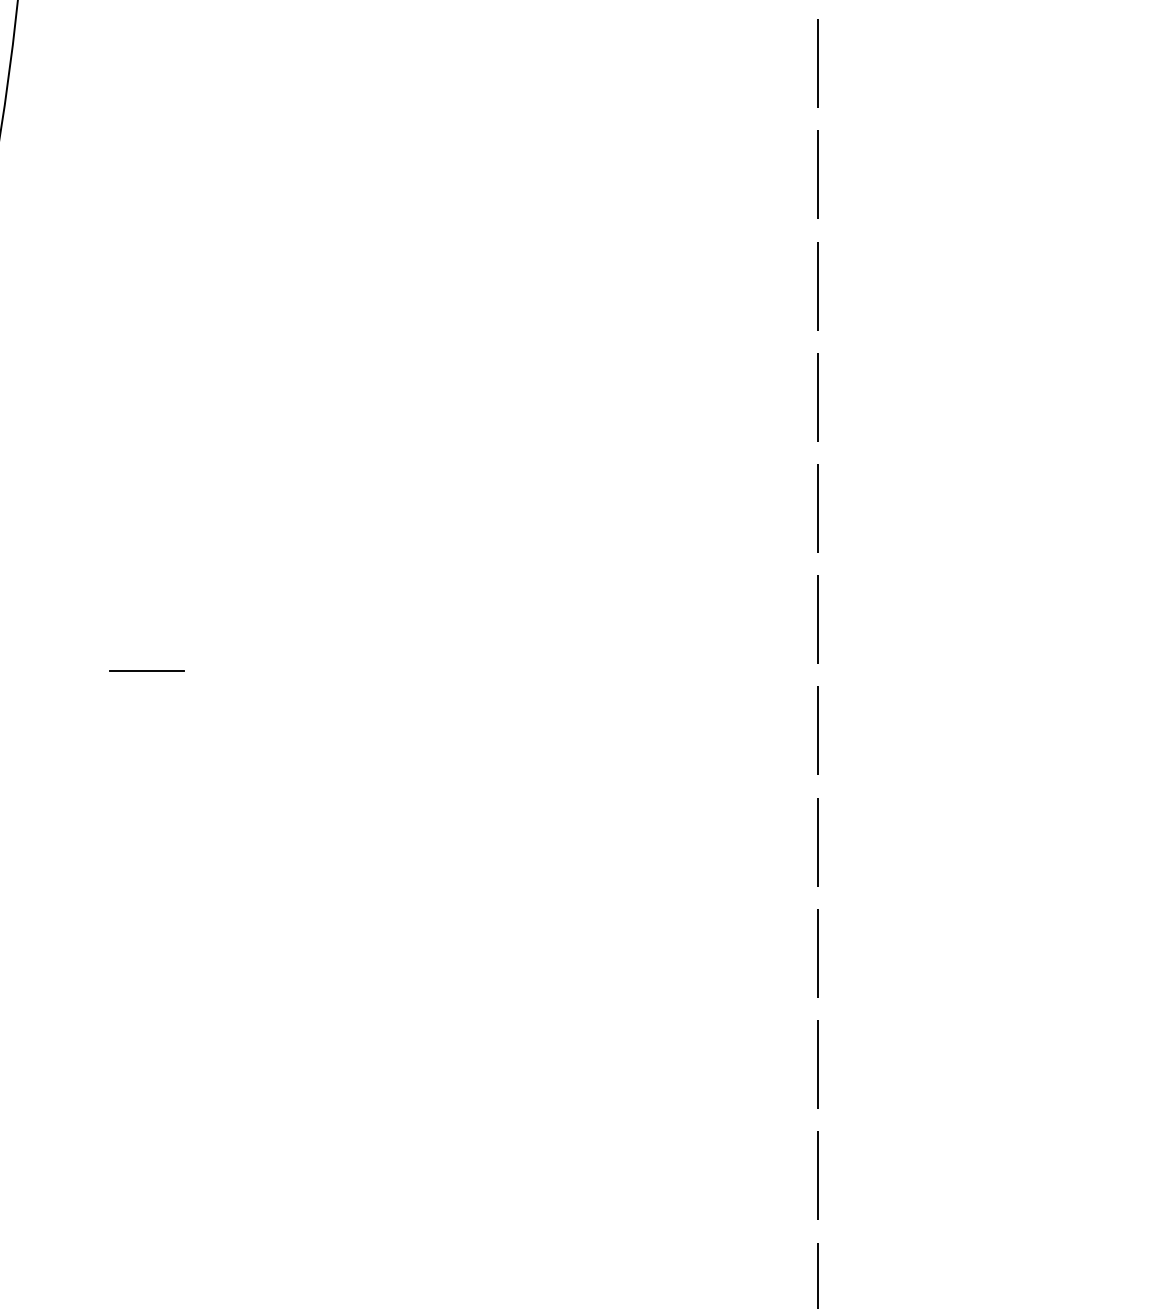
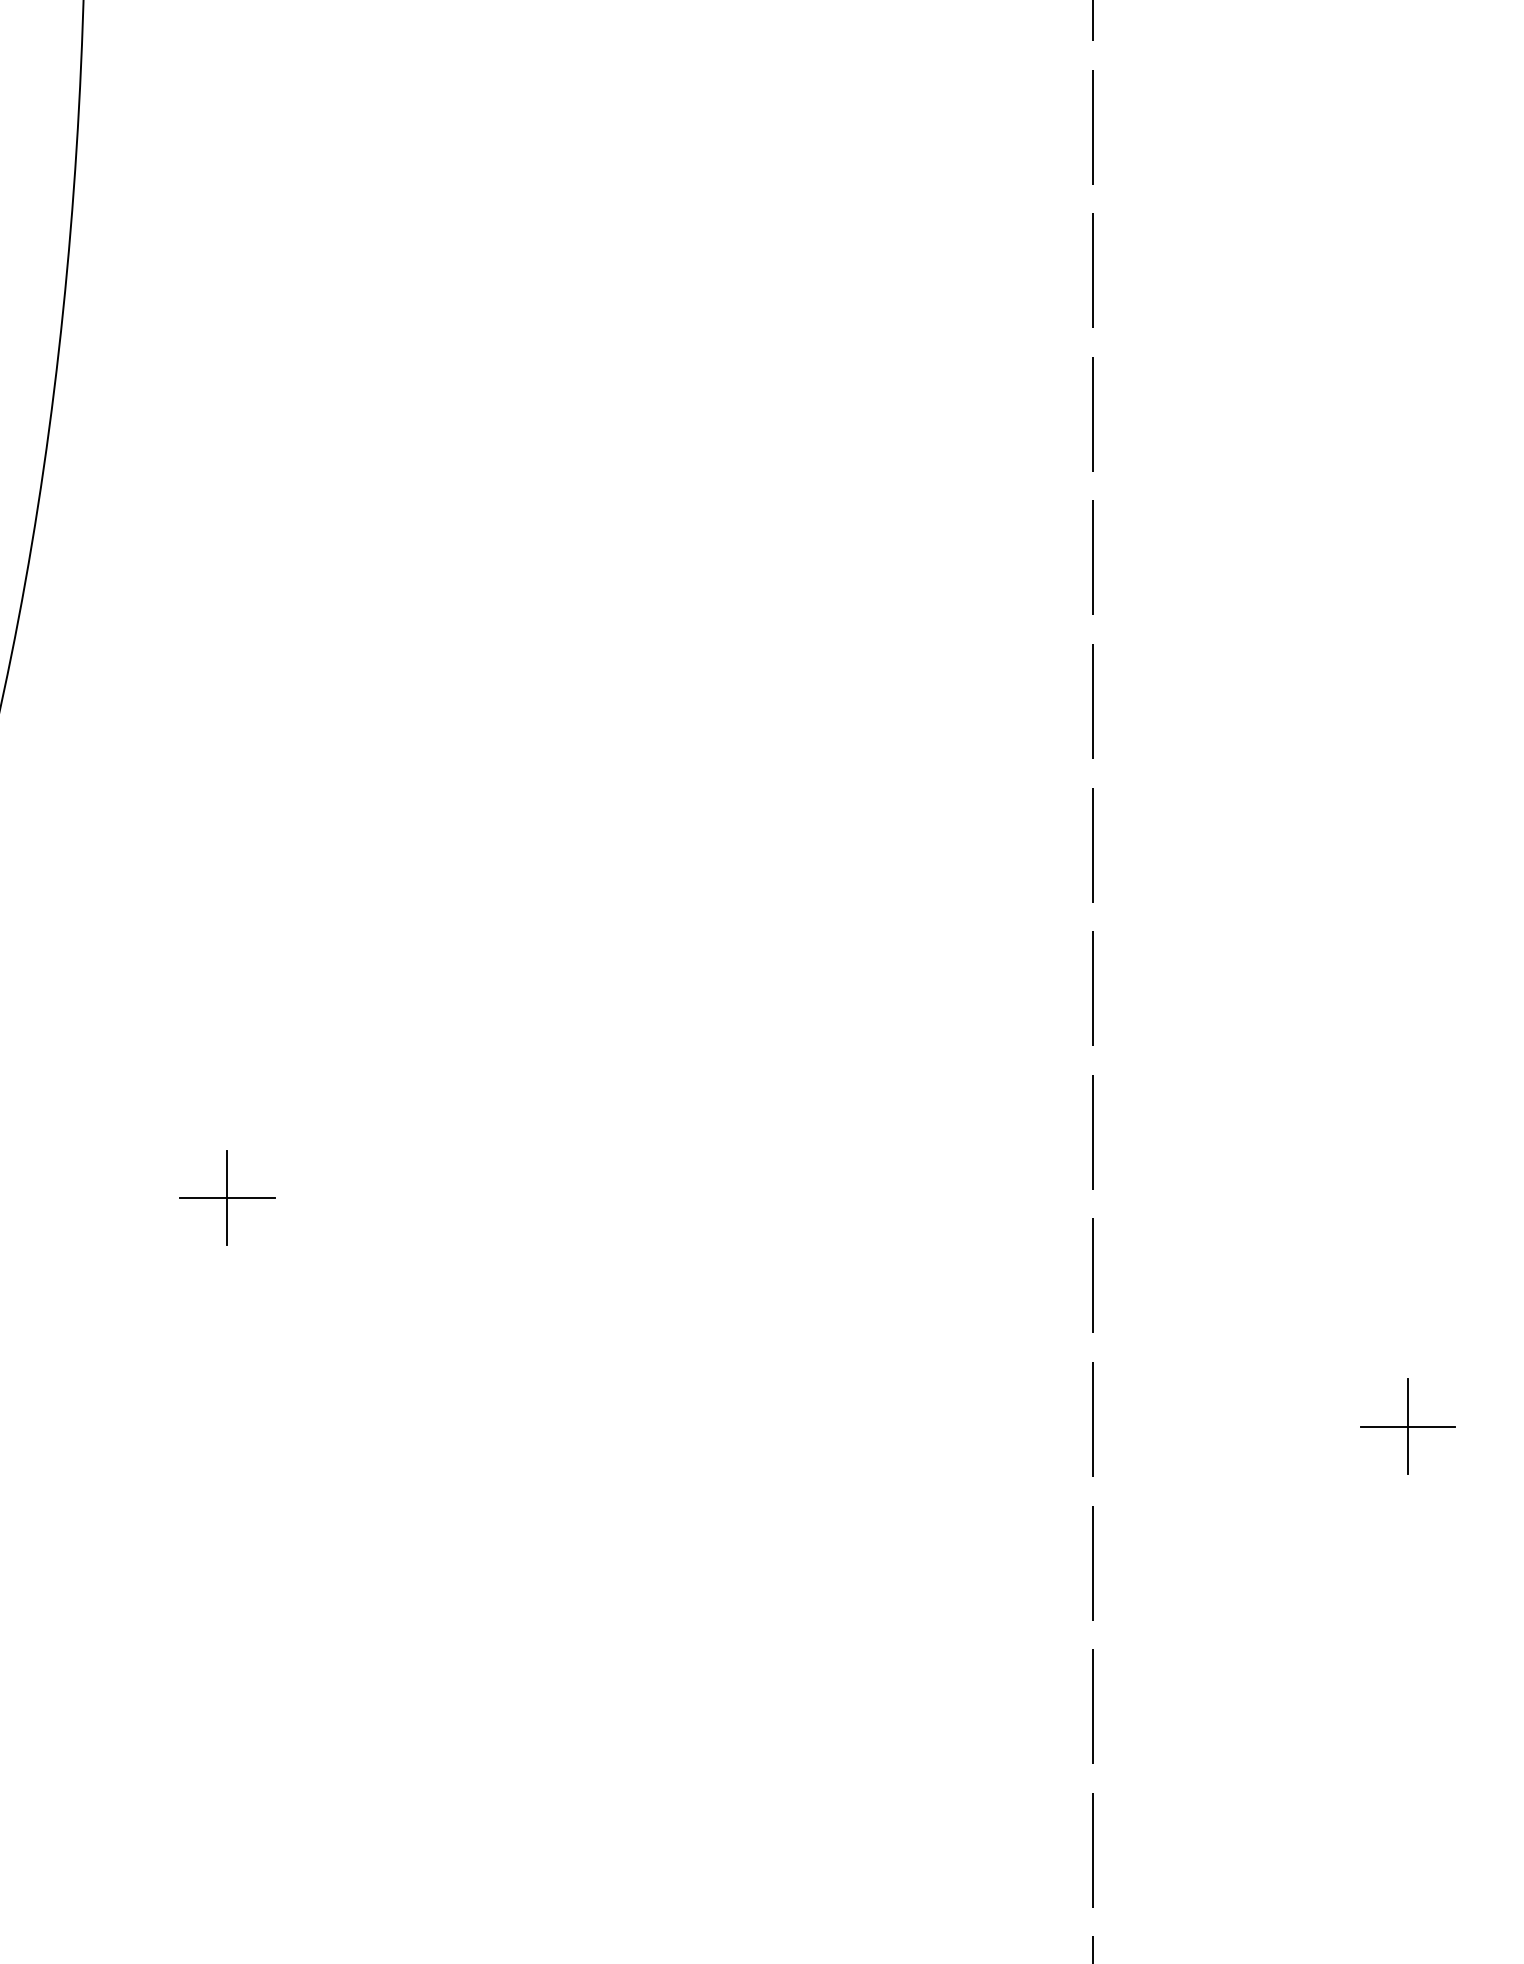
line: (147, 670) -> (227, 1198), added
part: (1061, 847) -> (1407, 1426), added

